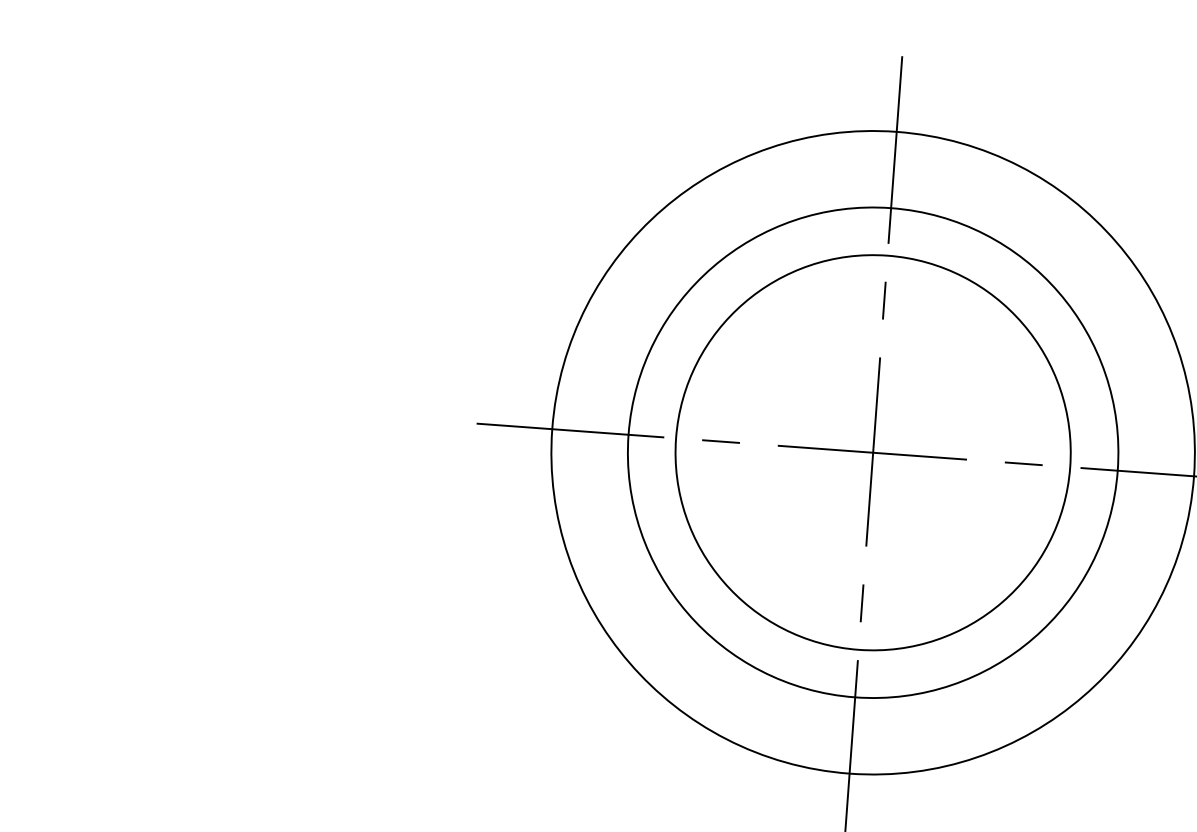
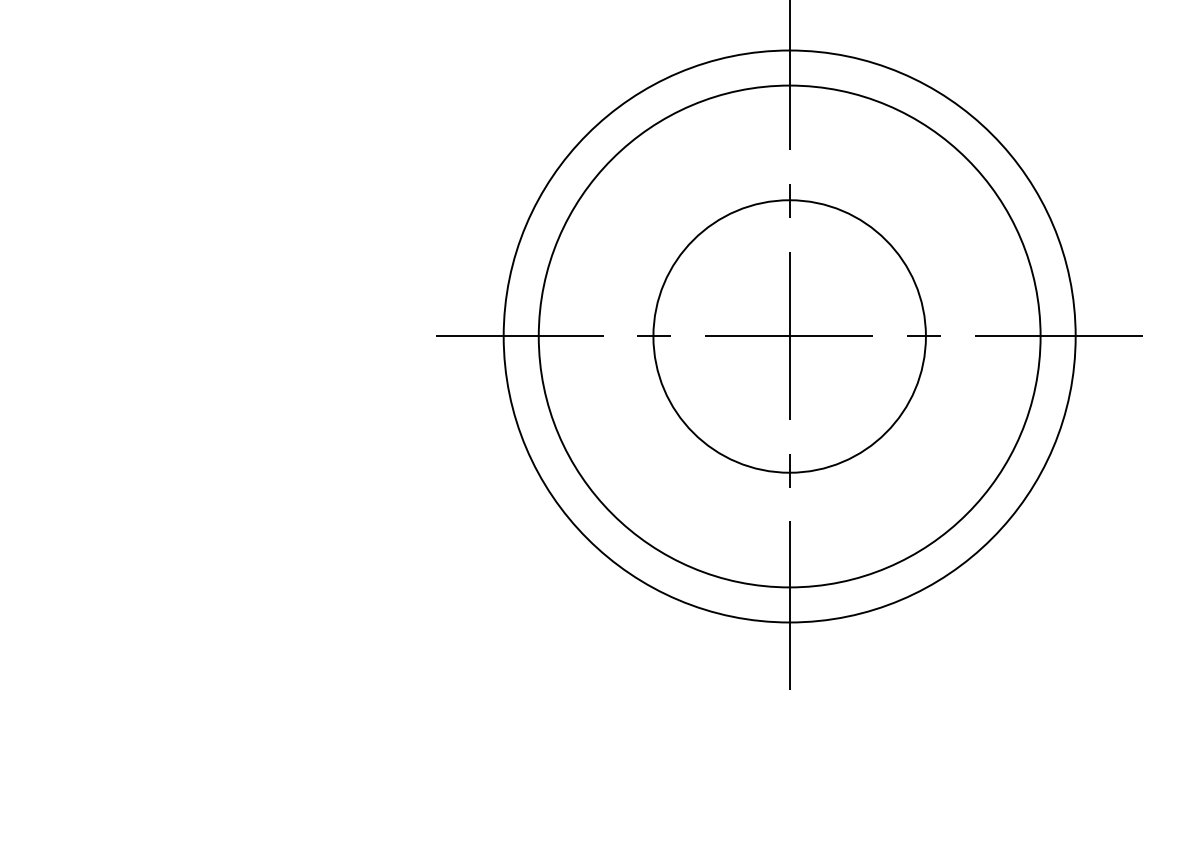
circle: (872, 452) -> (789, 336), size x0.62
circle: (872, 452) -> (789, 336), size x1.43

